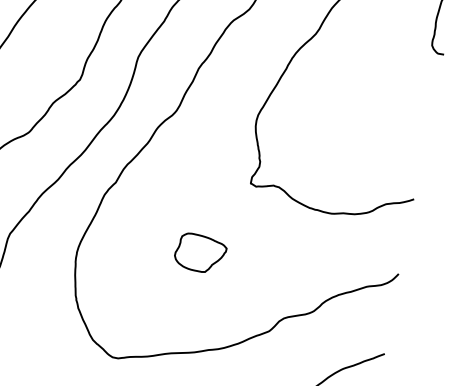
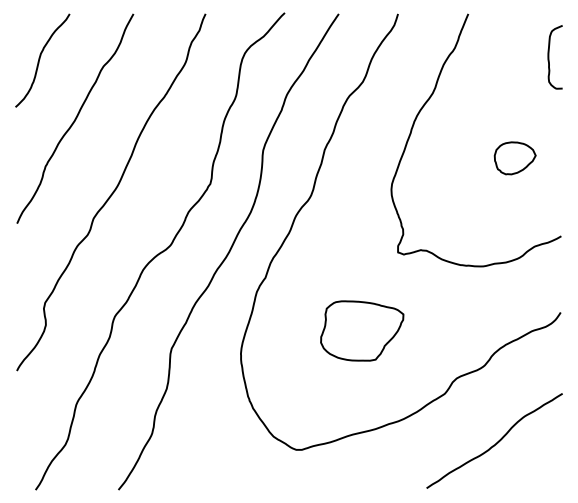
part: (383, 113) -> (514, 158), added
part: (200, 253) -> (362, 330), size x1.67

